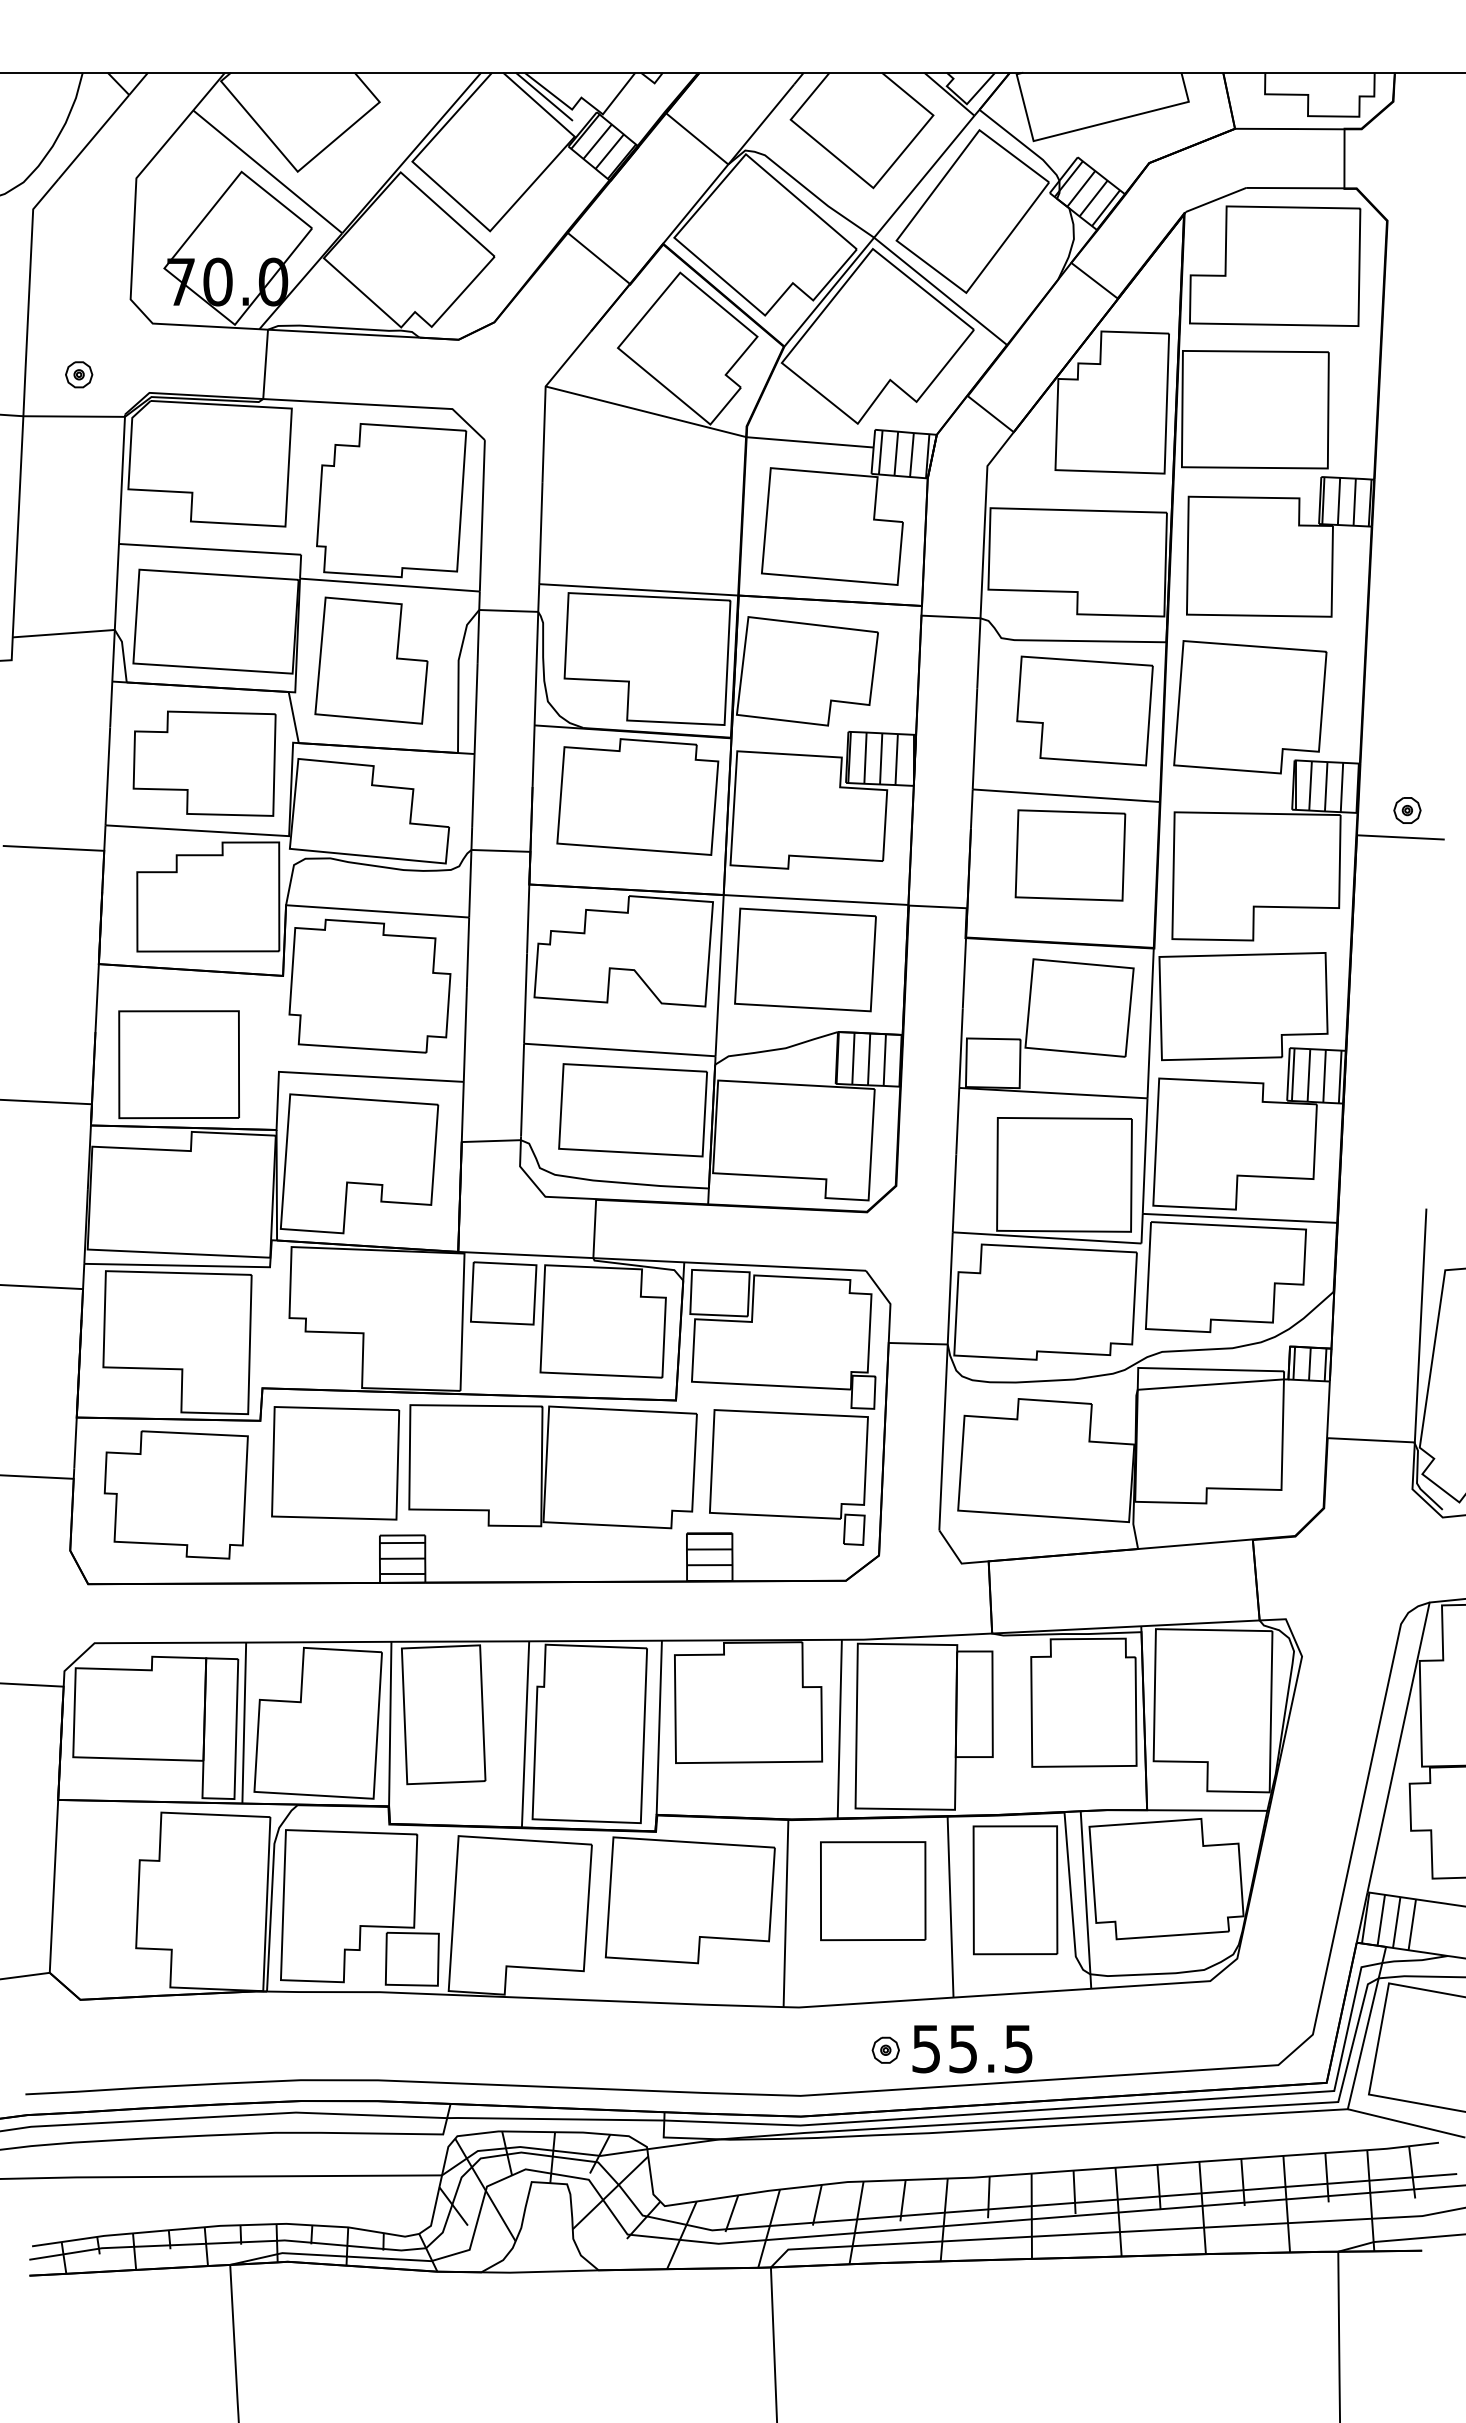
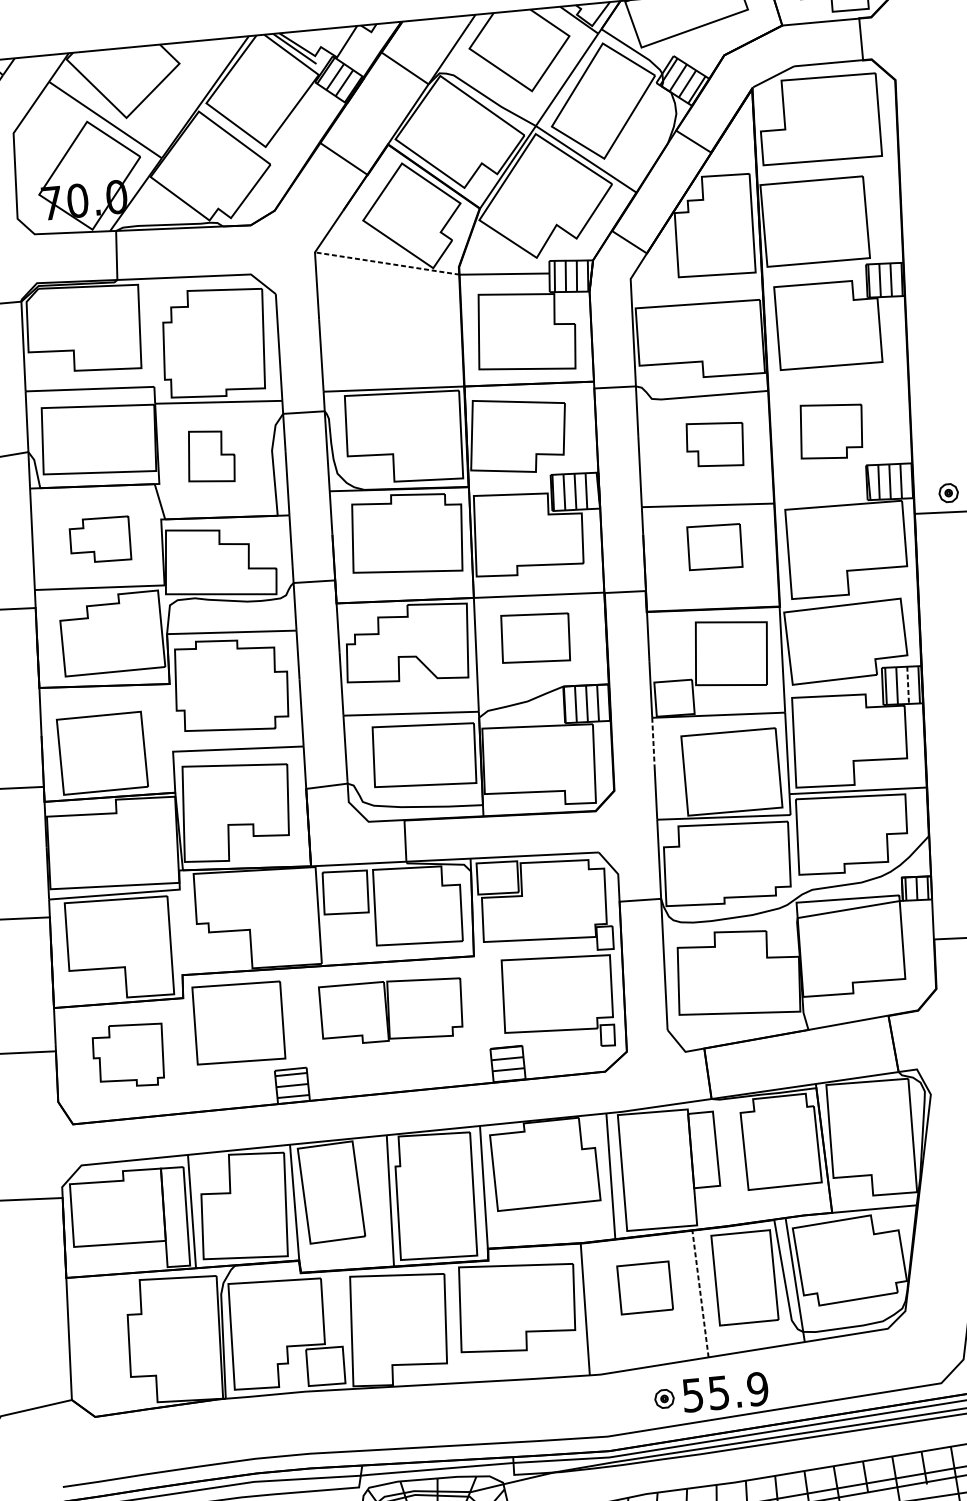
line: (646, 411) -> (387, 263), solid -> dashed
part: (371, 660) -> (210, 456), size x0.6
part: (1250, 707) -> (831, 431), size x0.6
part: (1084, 710) -> (715, 444), size x0.6
part: (204, 763) -> (100, 539), size x0.6
part: (1070, 855) -> (714, 547), size x0.7
part: (805, 959) -> (535, 637), size x0.7
line: (1324, 1076) -> (908, 685), solid -> dashed
line: (957, 1121) -> (653, 741), solid -> dashed
part: (552, 1466) -> (391, 1010), size x0.7
part: (175, 1494) -> (128, 1055), size x0.7
part: (873, 1891) -> (645, 1288), size x0.7
line: (950, 1906) -> (700, 1293), solid -> dashed
text: (1018, 2048) -> (757, 1388), 55.5 -> 55.9

